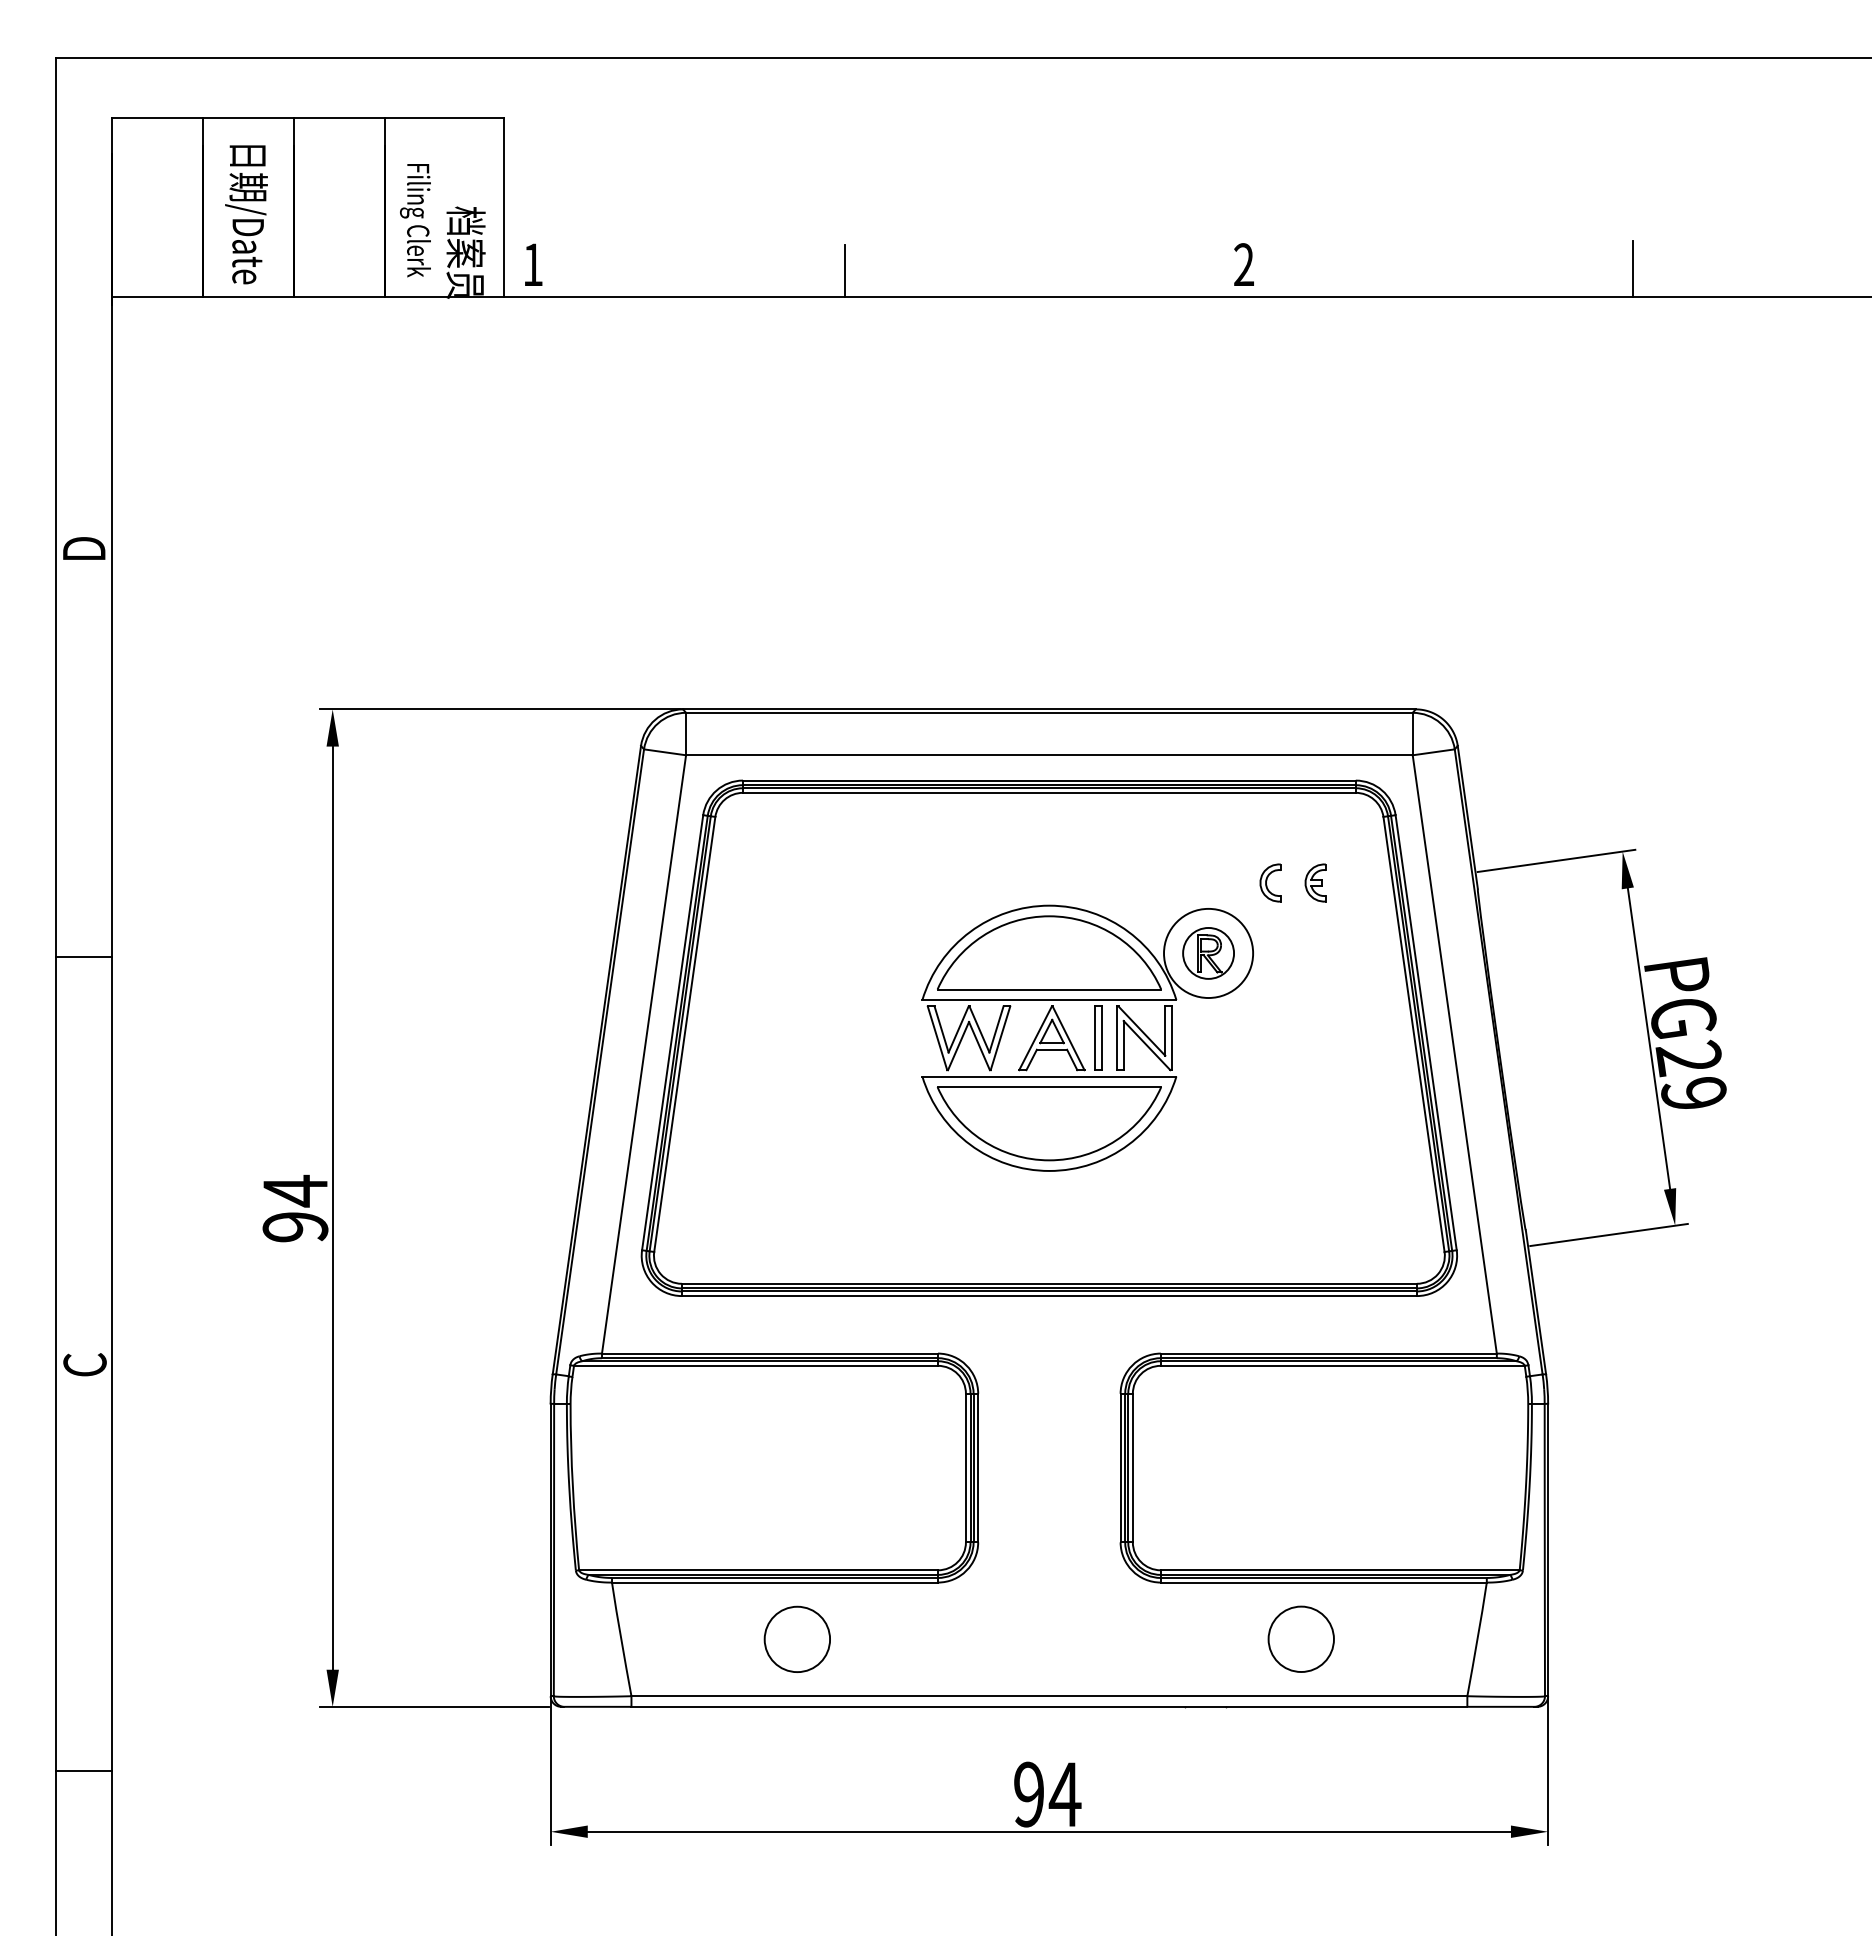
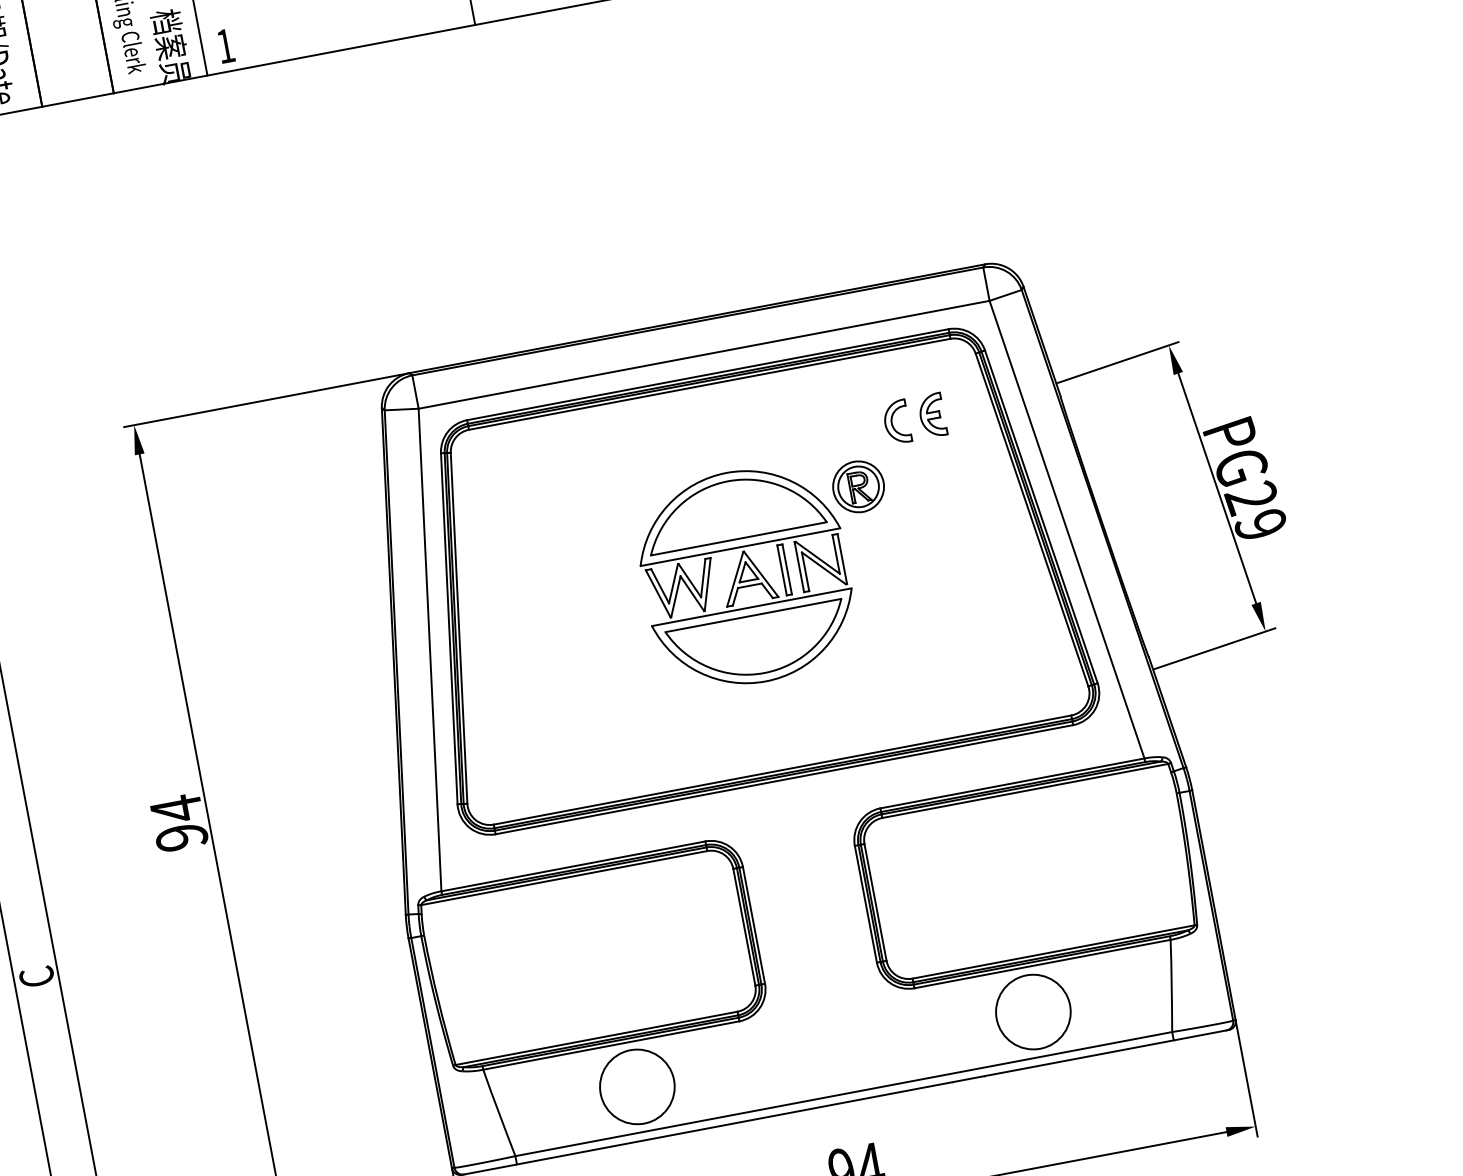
part: (1270, 882) -> (896, 421), size x1.43
part: (1315, 882) -> (932, 415), size x1.43
circle: (1208, 953) -> (858, 486), size x0.71
circle: (1300, 1638) -> (1032, 1011), size x1.43
circle: (797, 1639) -> (637, 1086), size x1.43

